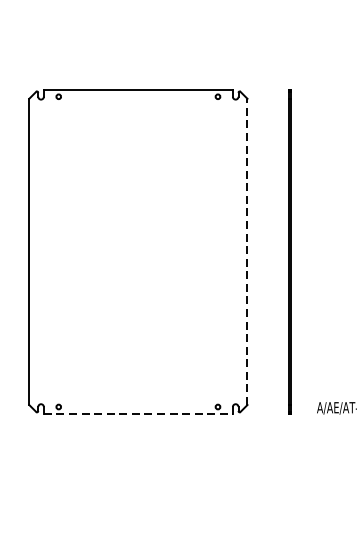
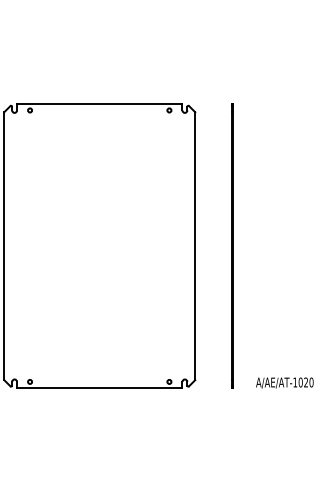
line: (247, 252) -> (195, 246), dashed -> solid
line: (138, 414) -> (99, 388), dashed -> solid

